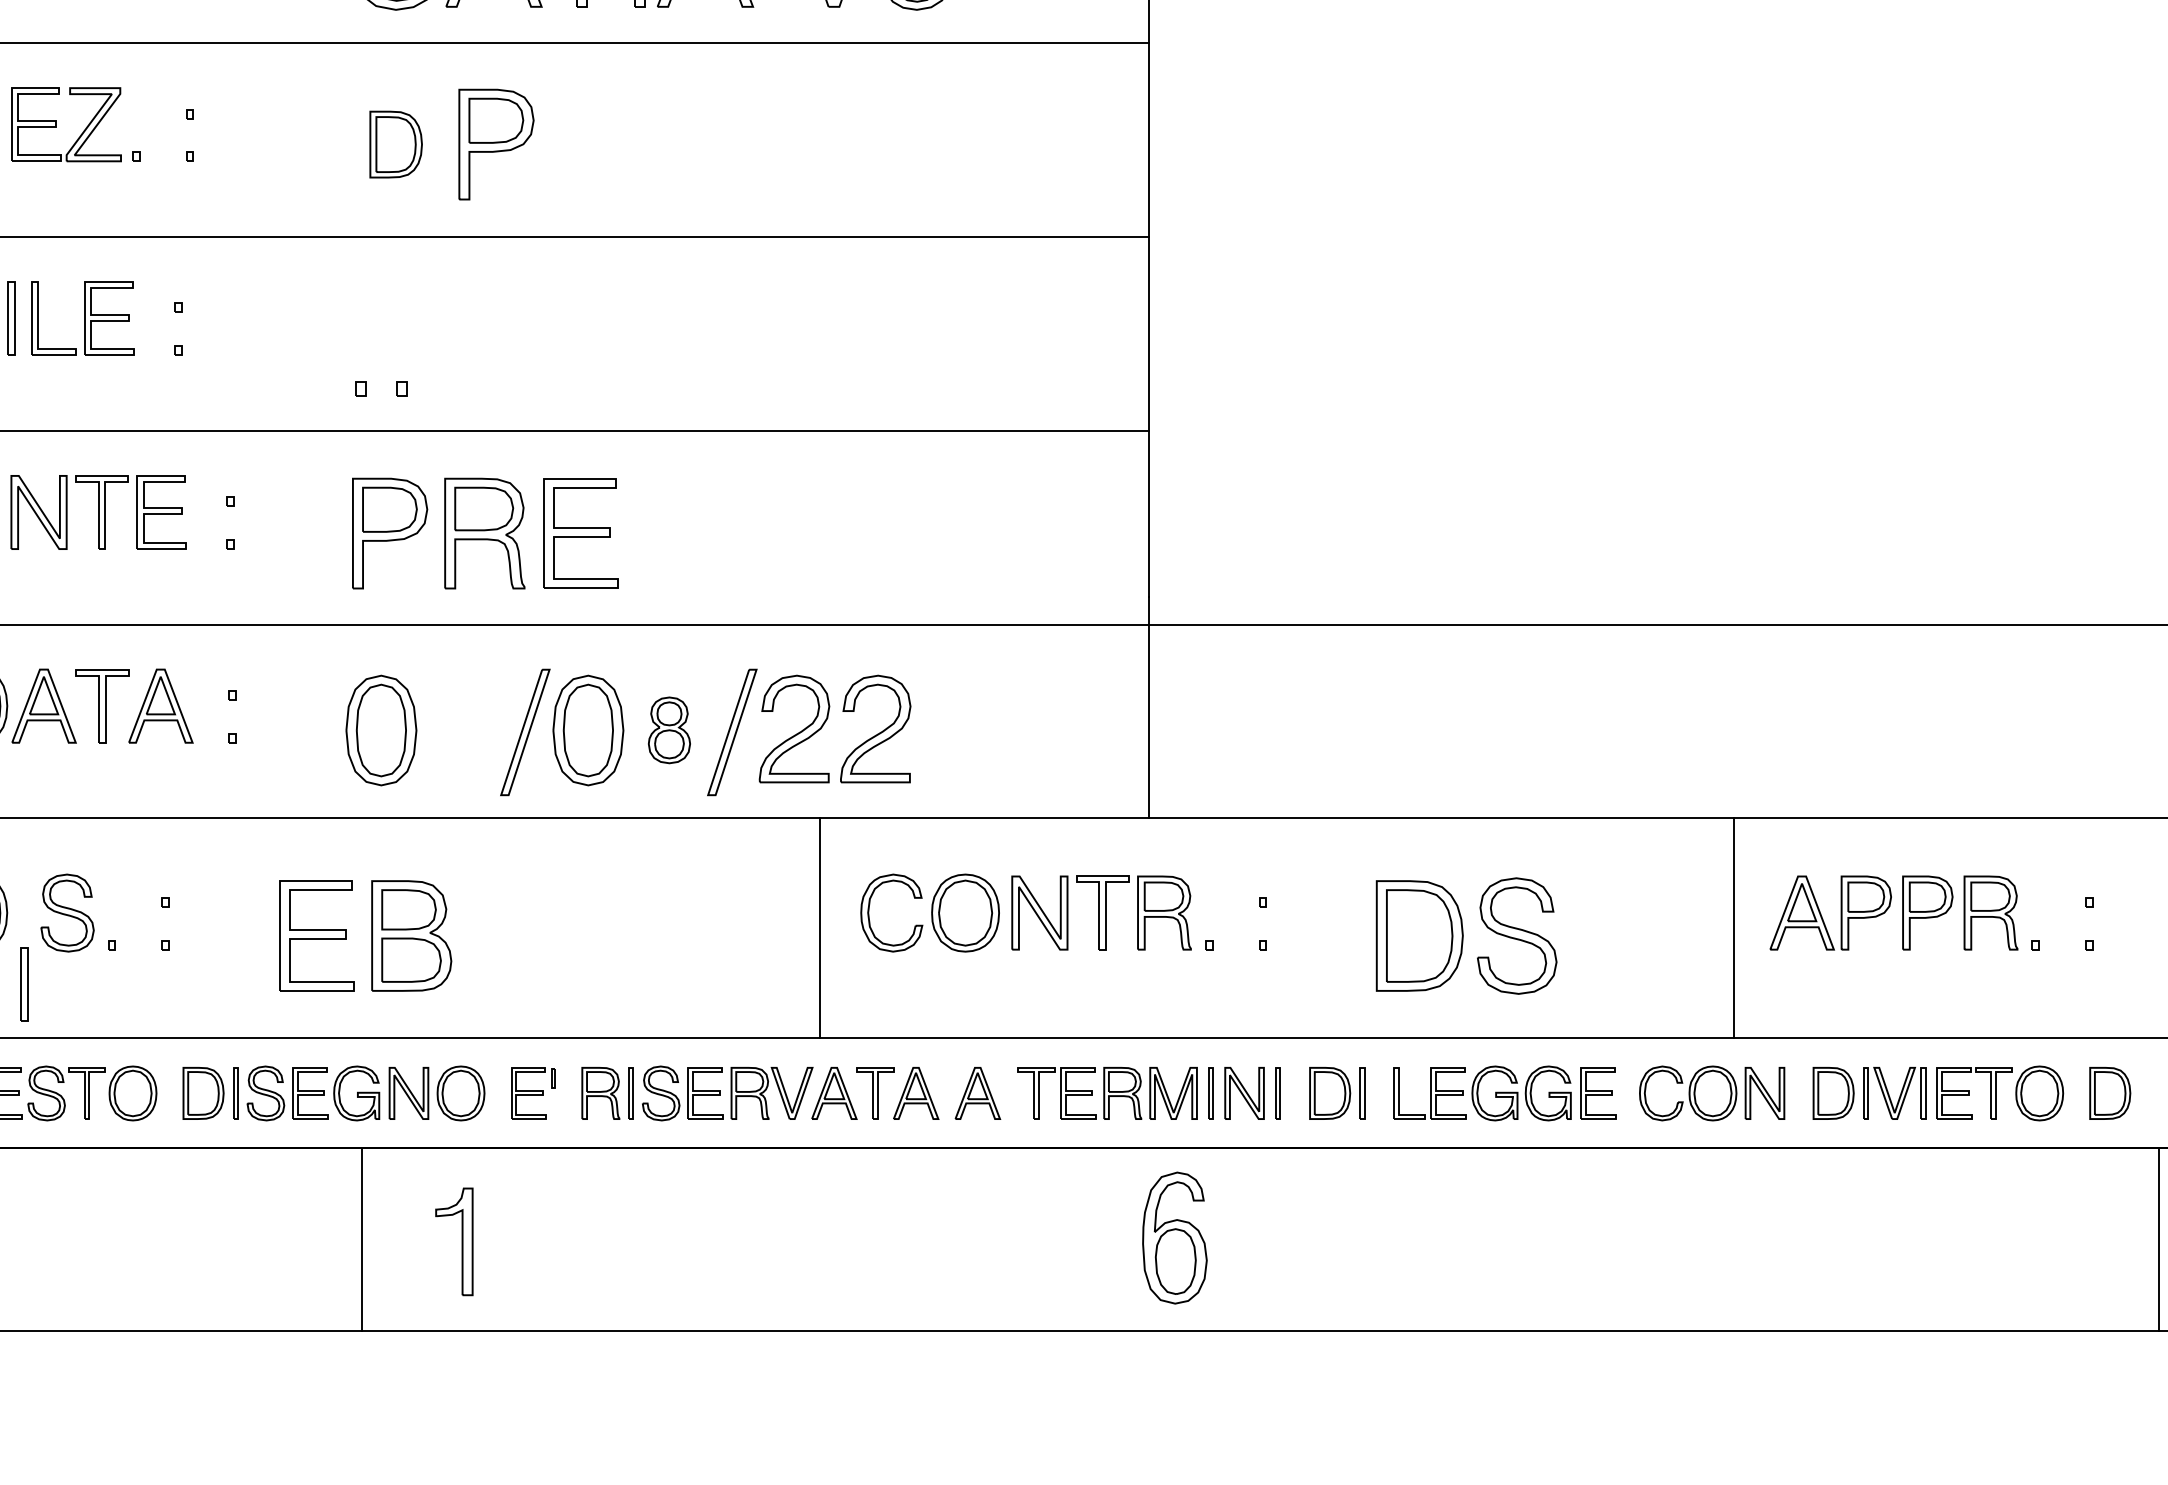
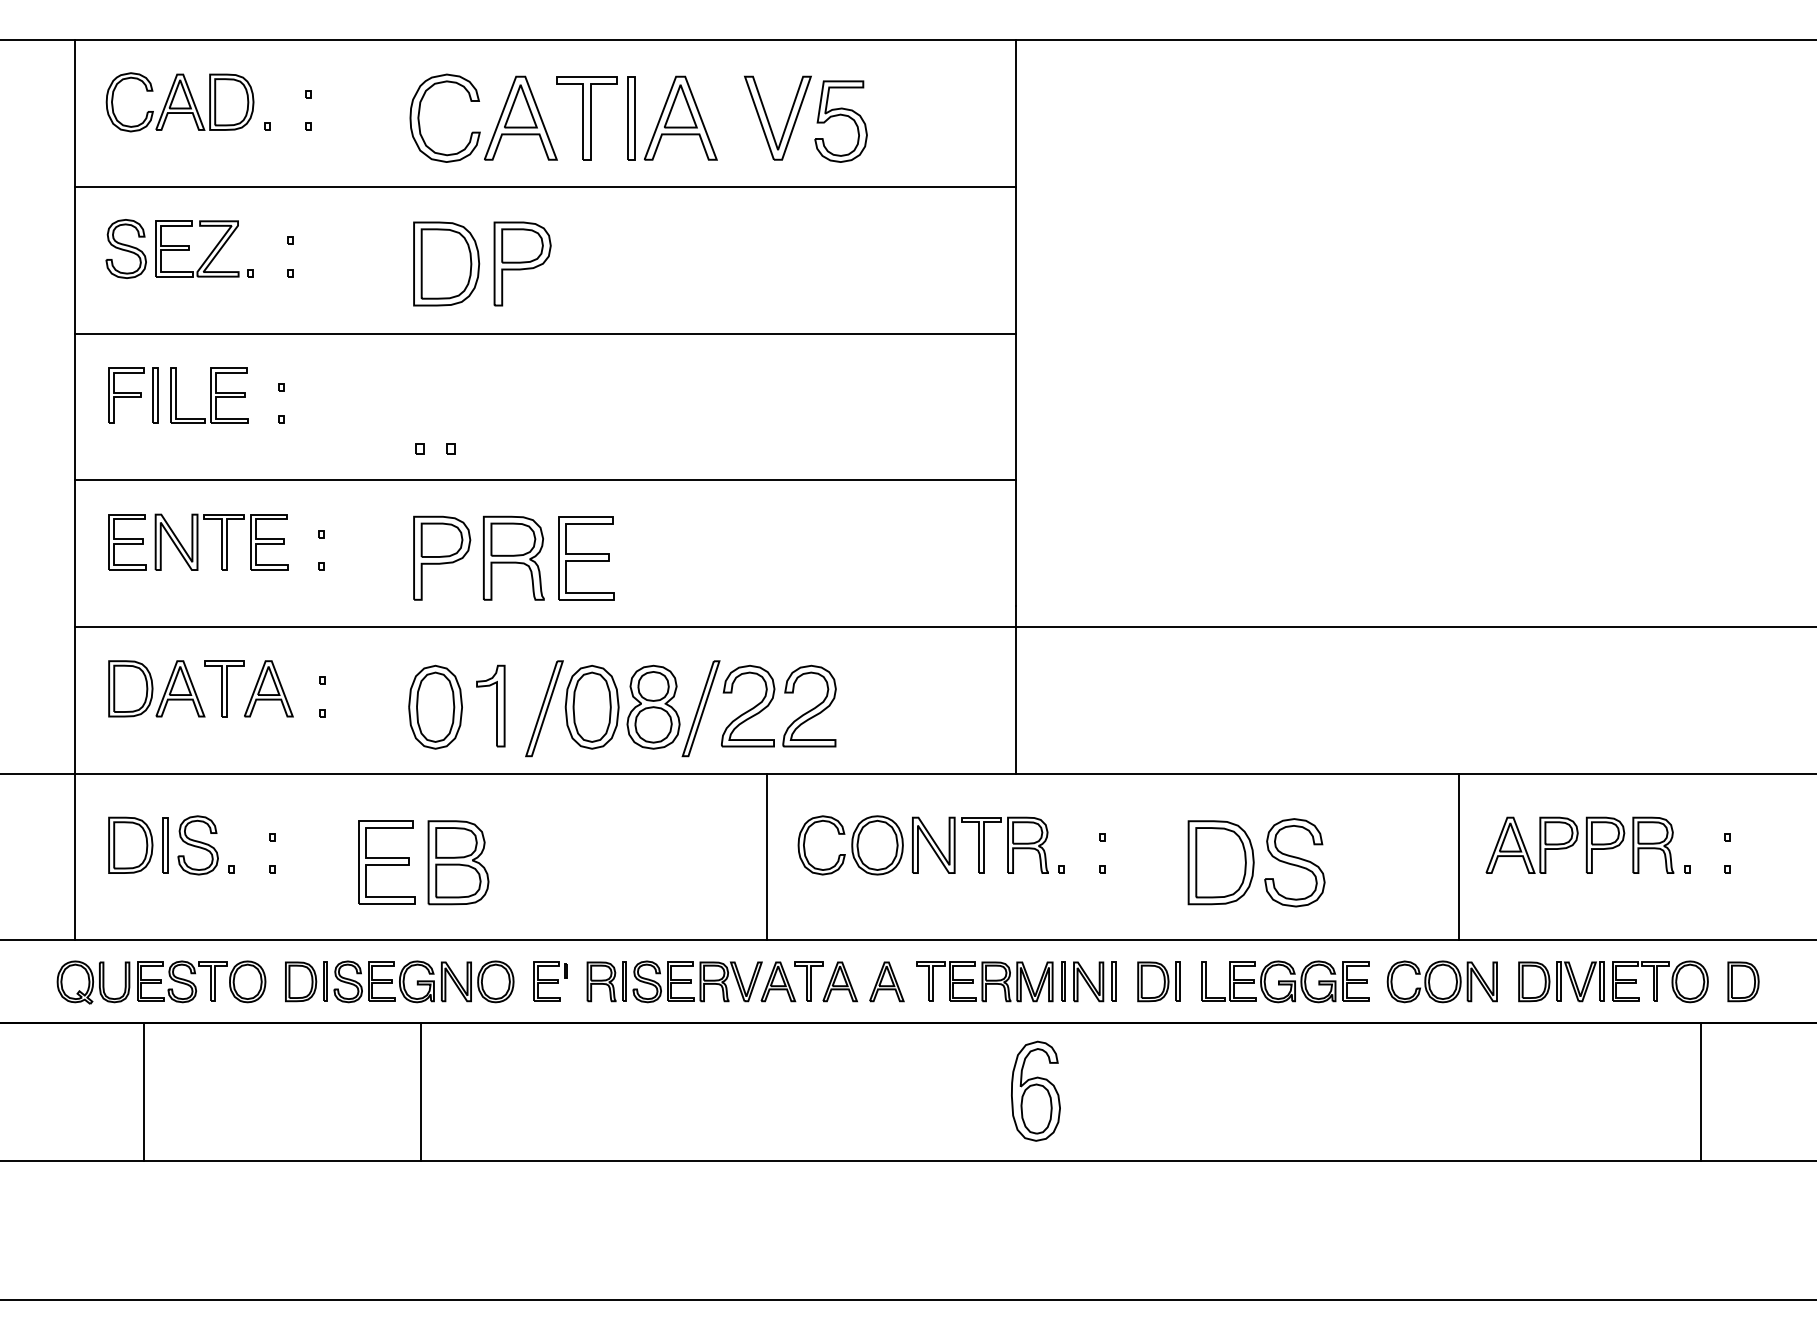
part: (395, 143) -> (446, 263), size x1.67
part: (669, 729) -> (653, 706), size x1.67
part: (24, 984) -> (165, 845), moved
line: (2159, 1238) -> (1701, 1091), moved
part: (453, 1241) -> (490, 705), moved

